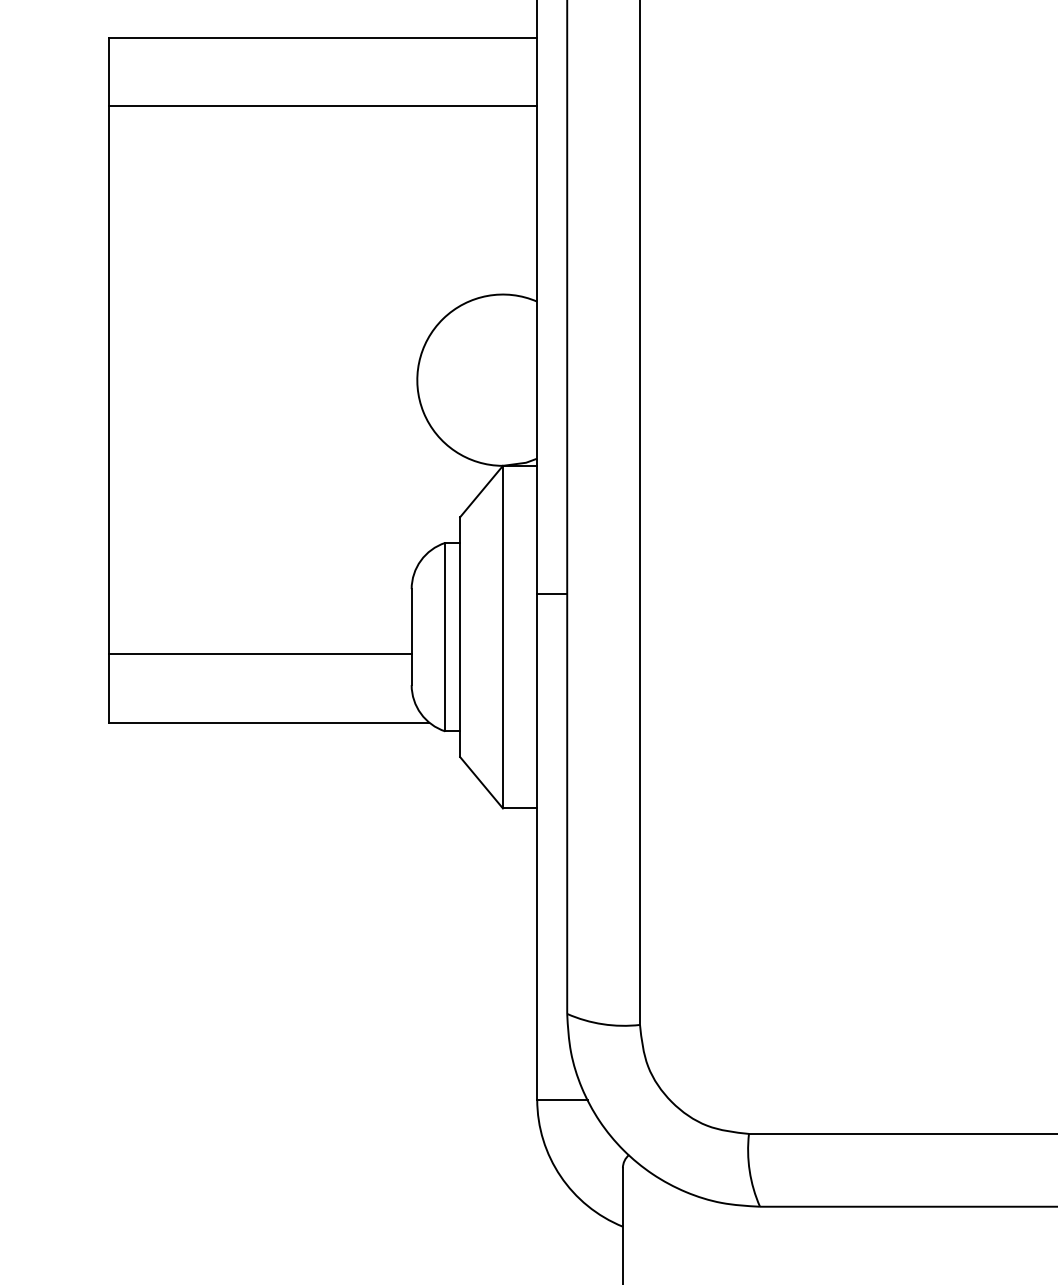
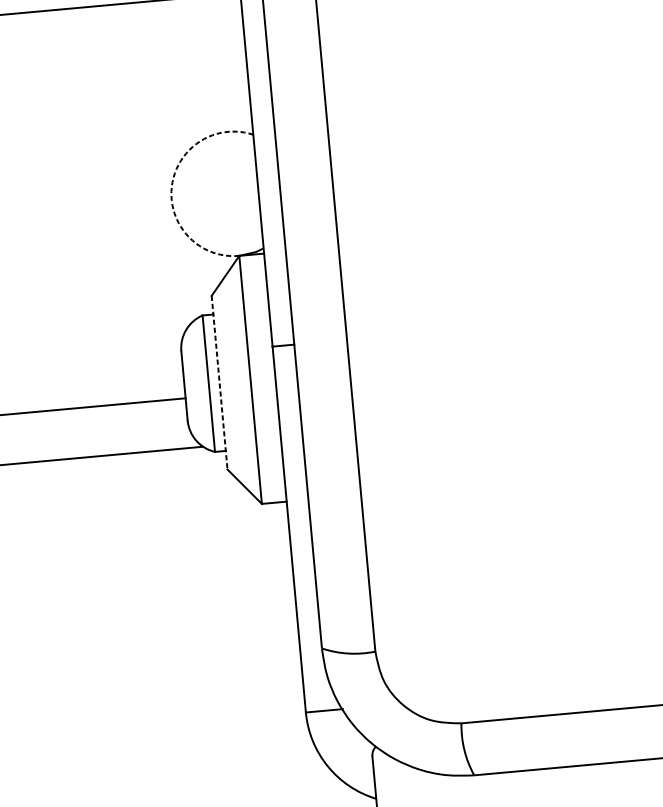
arc: (419, 362) -> (172, 186), solid -> dashed
line: (460, 637) -> (219, 382), solid -> dashed

